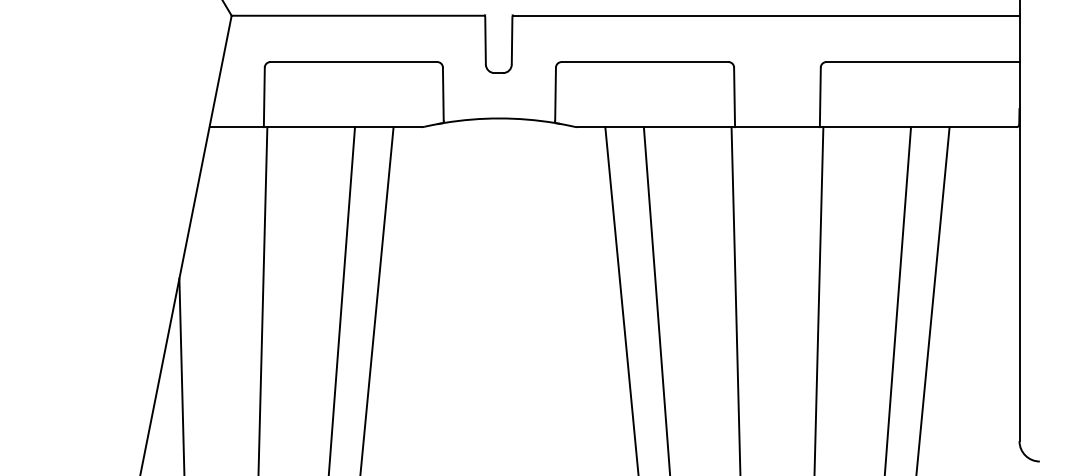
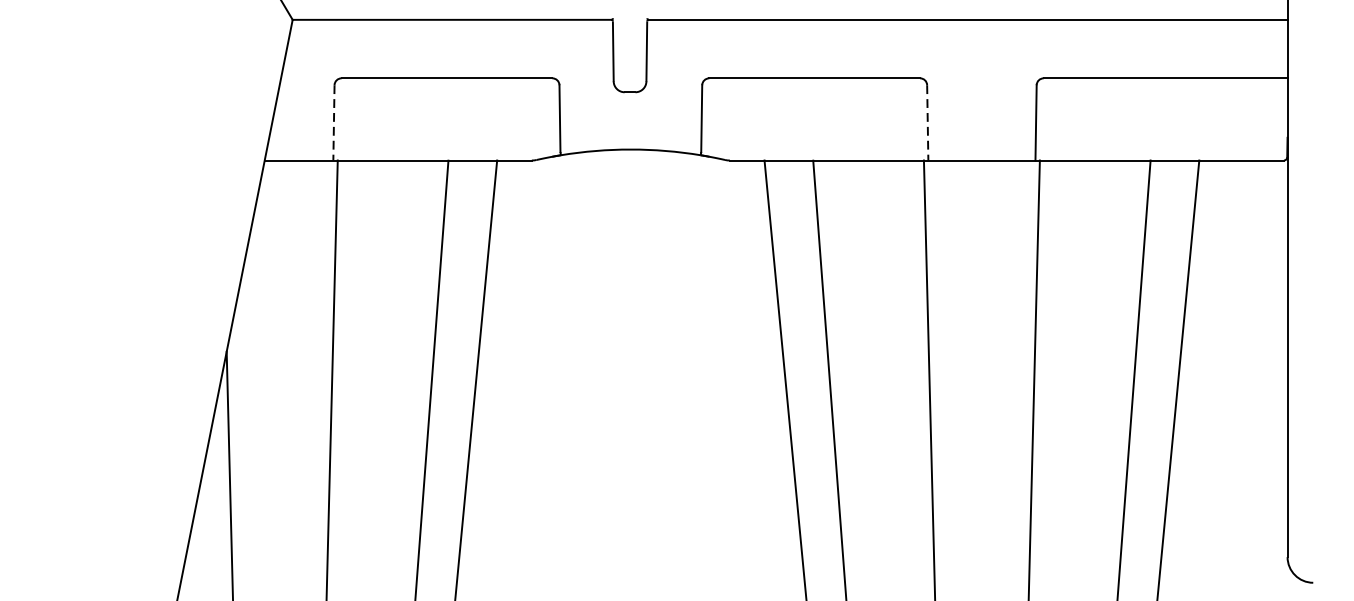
line: (264, 97) -> (334, 123), solid -> dashed
line: (734, 97) -> (927, 123), solid -> dashed

